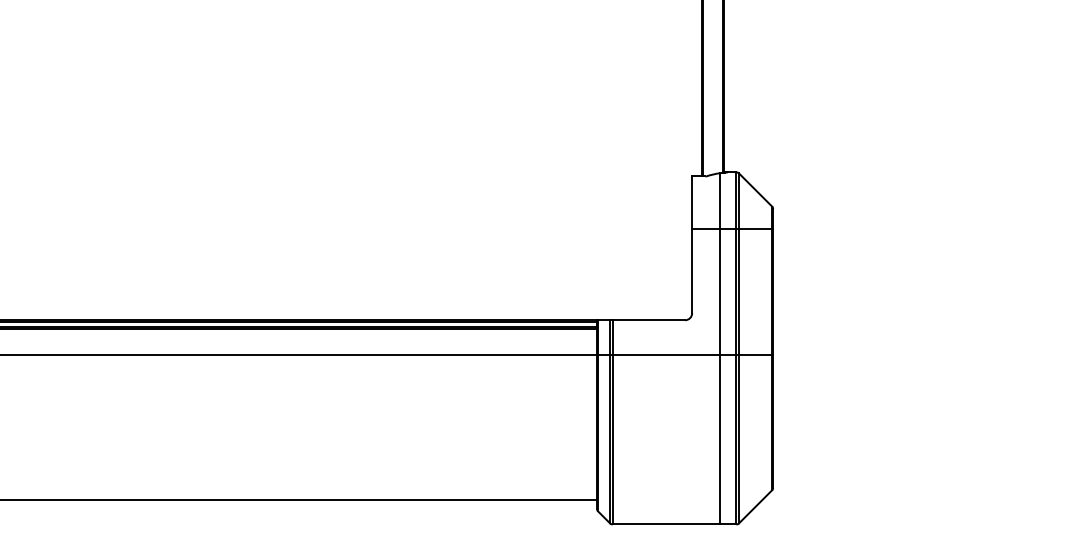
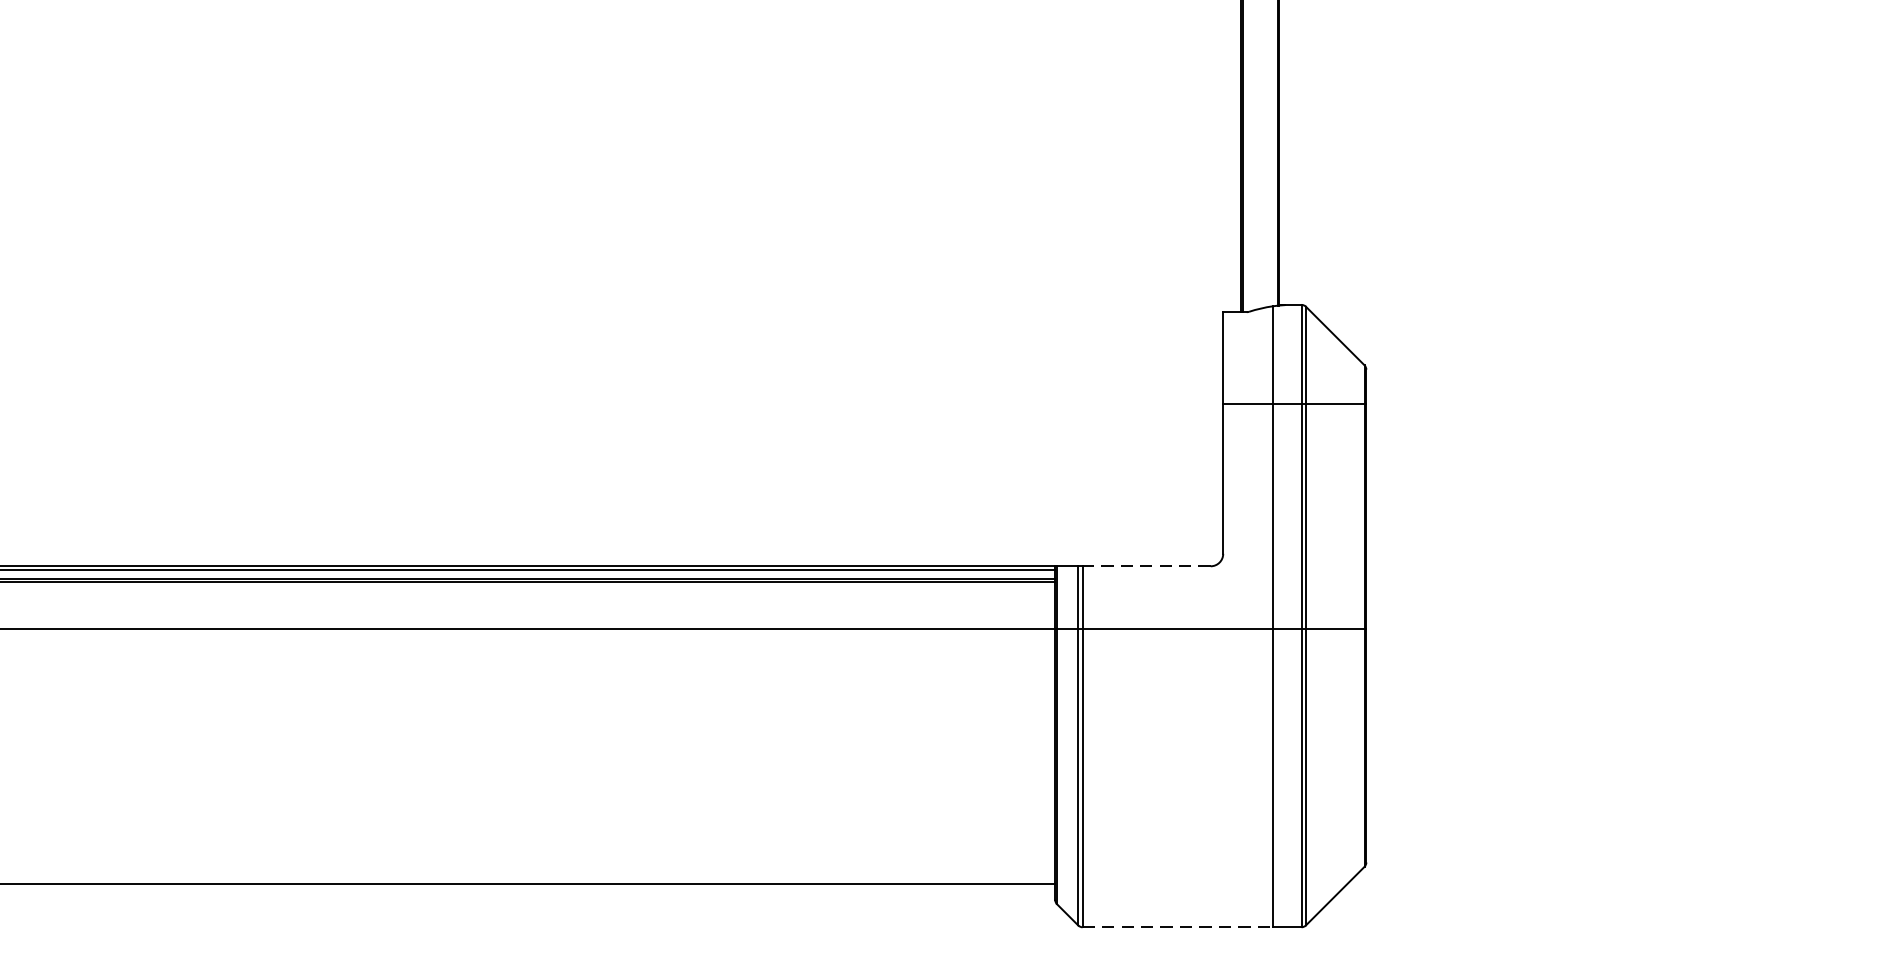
line: (648, 320) -> (1146, 566), solid -> dashed
line: (666, 524) -> (1177, 927), solid -> dashed

